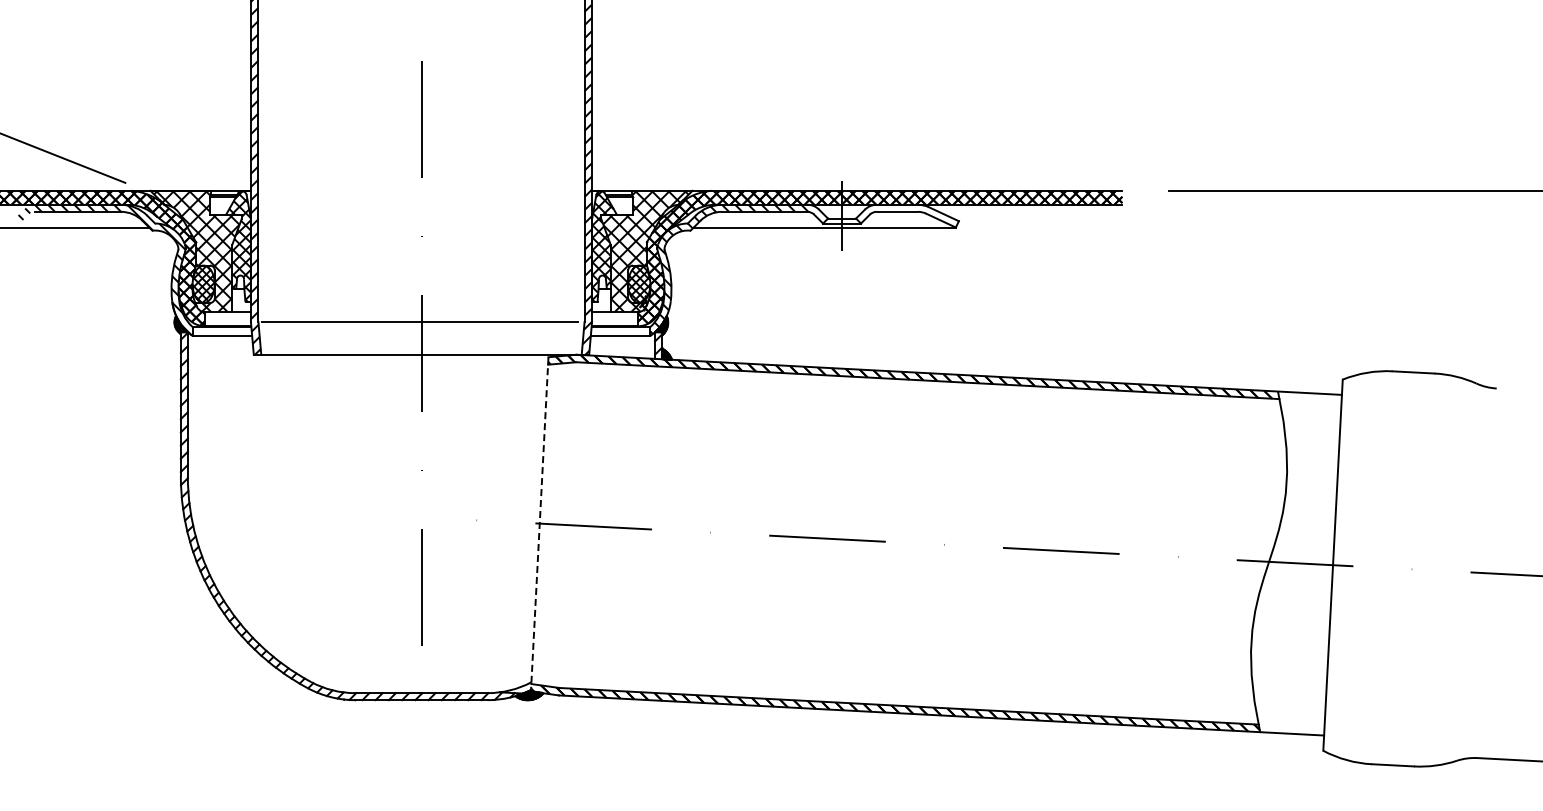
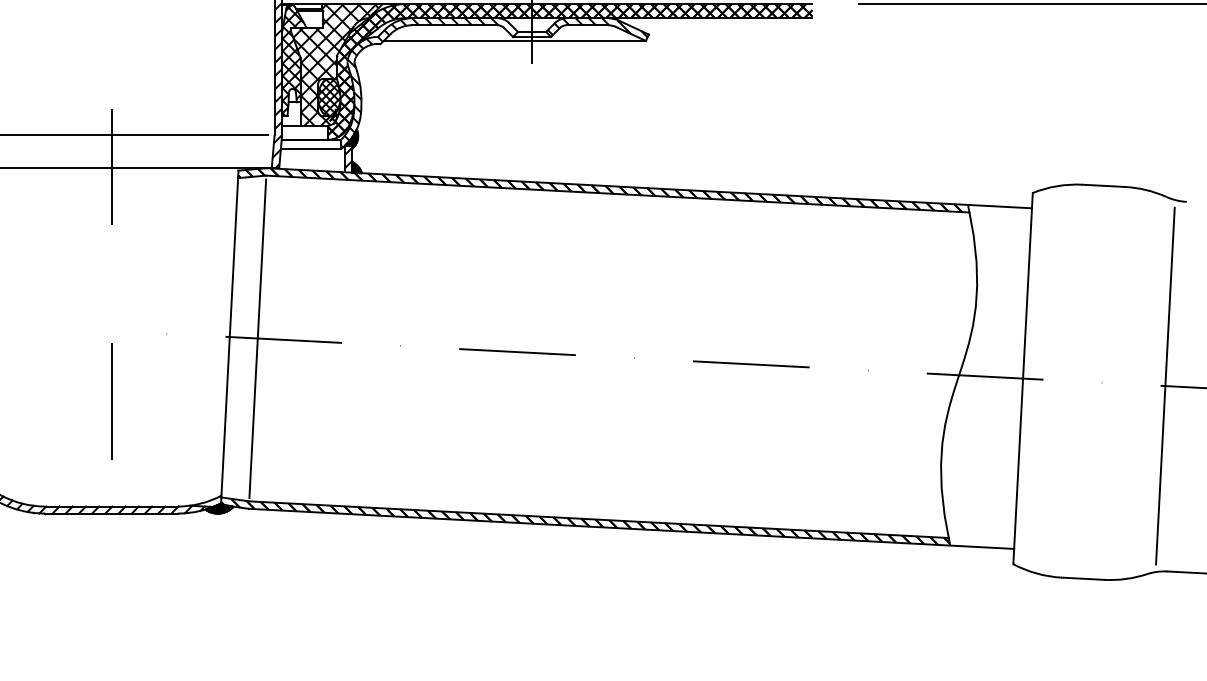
hatch: (907, 213) -> (597, 26), added
line: (539, 524) -> (229, 337), dashed -> solid
line: (567, 525) -> (257, 338), added
line: (1475, 572) -> (1165, 385), added

